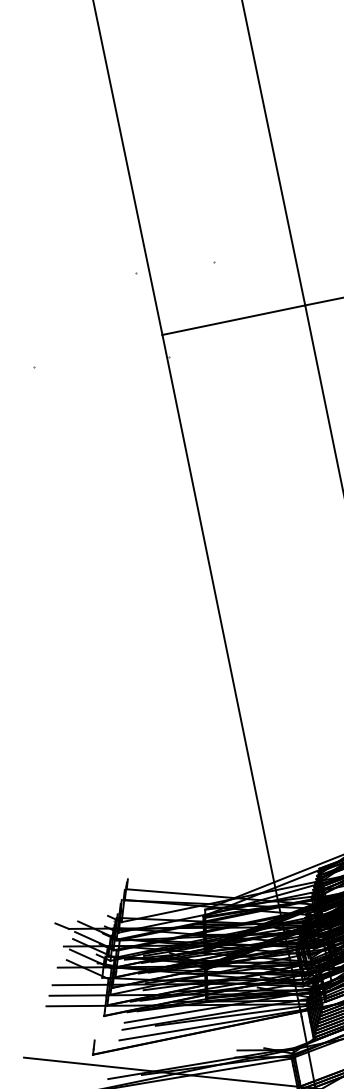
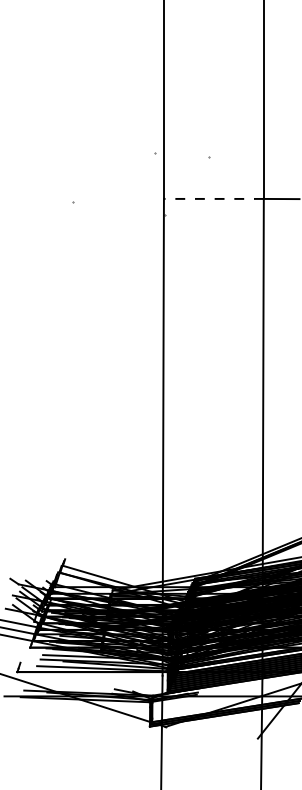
line: (233, 319) -> (213, 198), solid -> dashed

